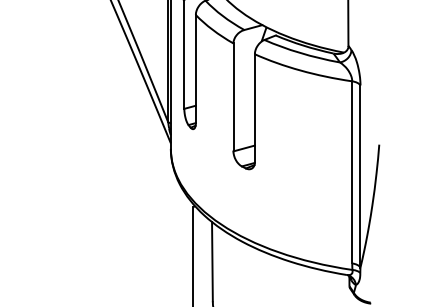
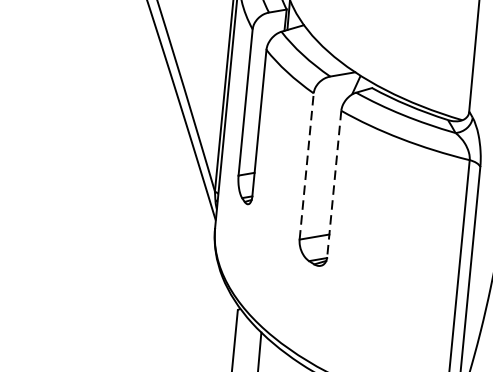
line: (233, 97) -> (306, 166), solid -> dashed
line: (254, 108) -> (333, 184), solid -> dashed

